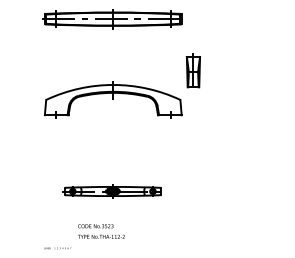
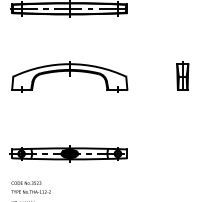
part: (192, 70) -> (181, 75), moved
part: (111, 191) -> (68, 153), size x1.43
text: (101, 231) -> (31, 187), moved

